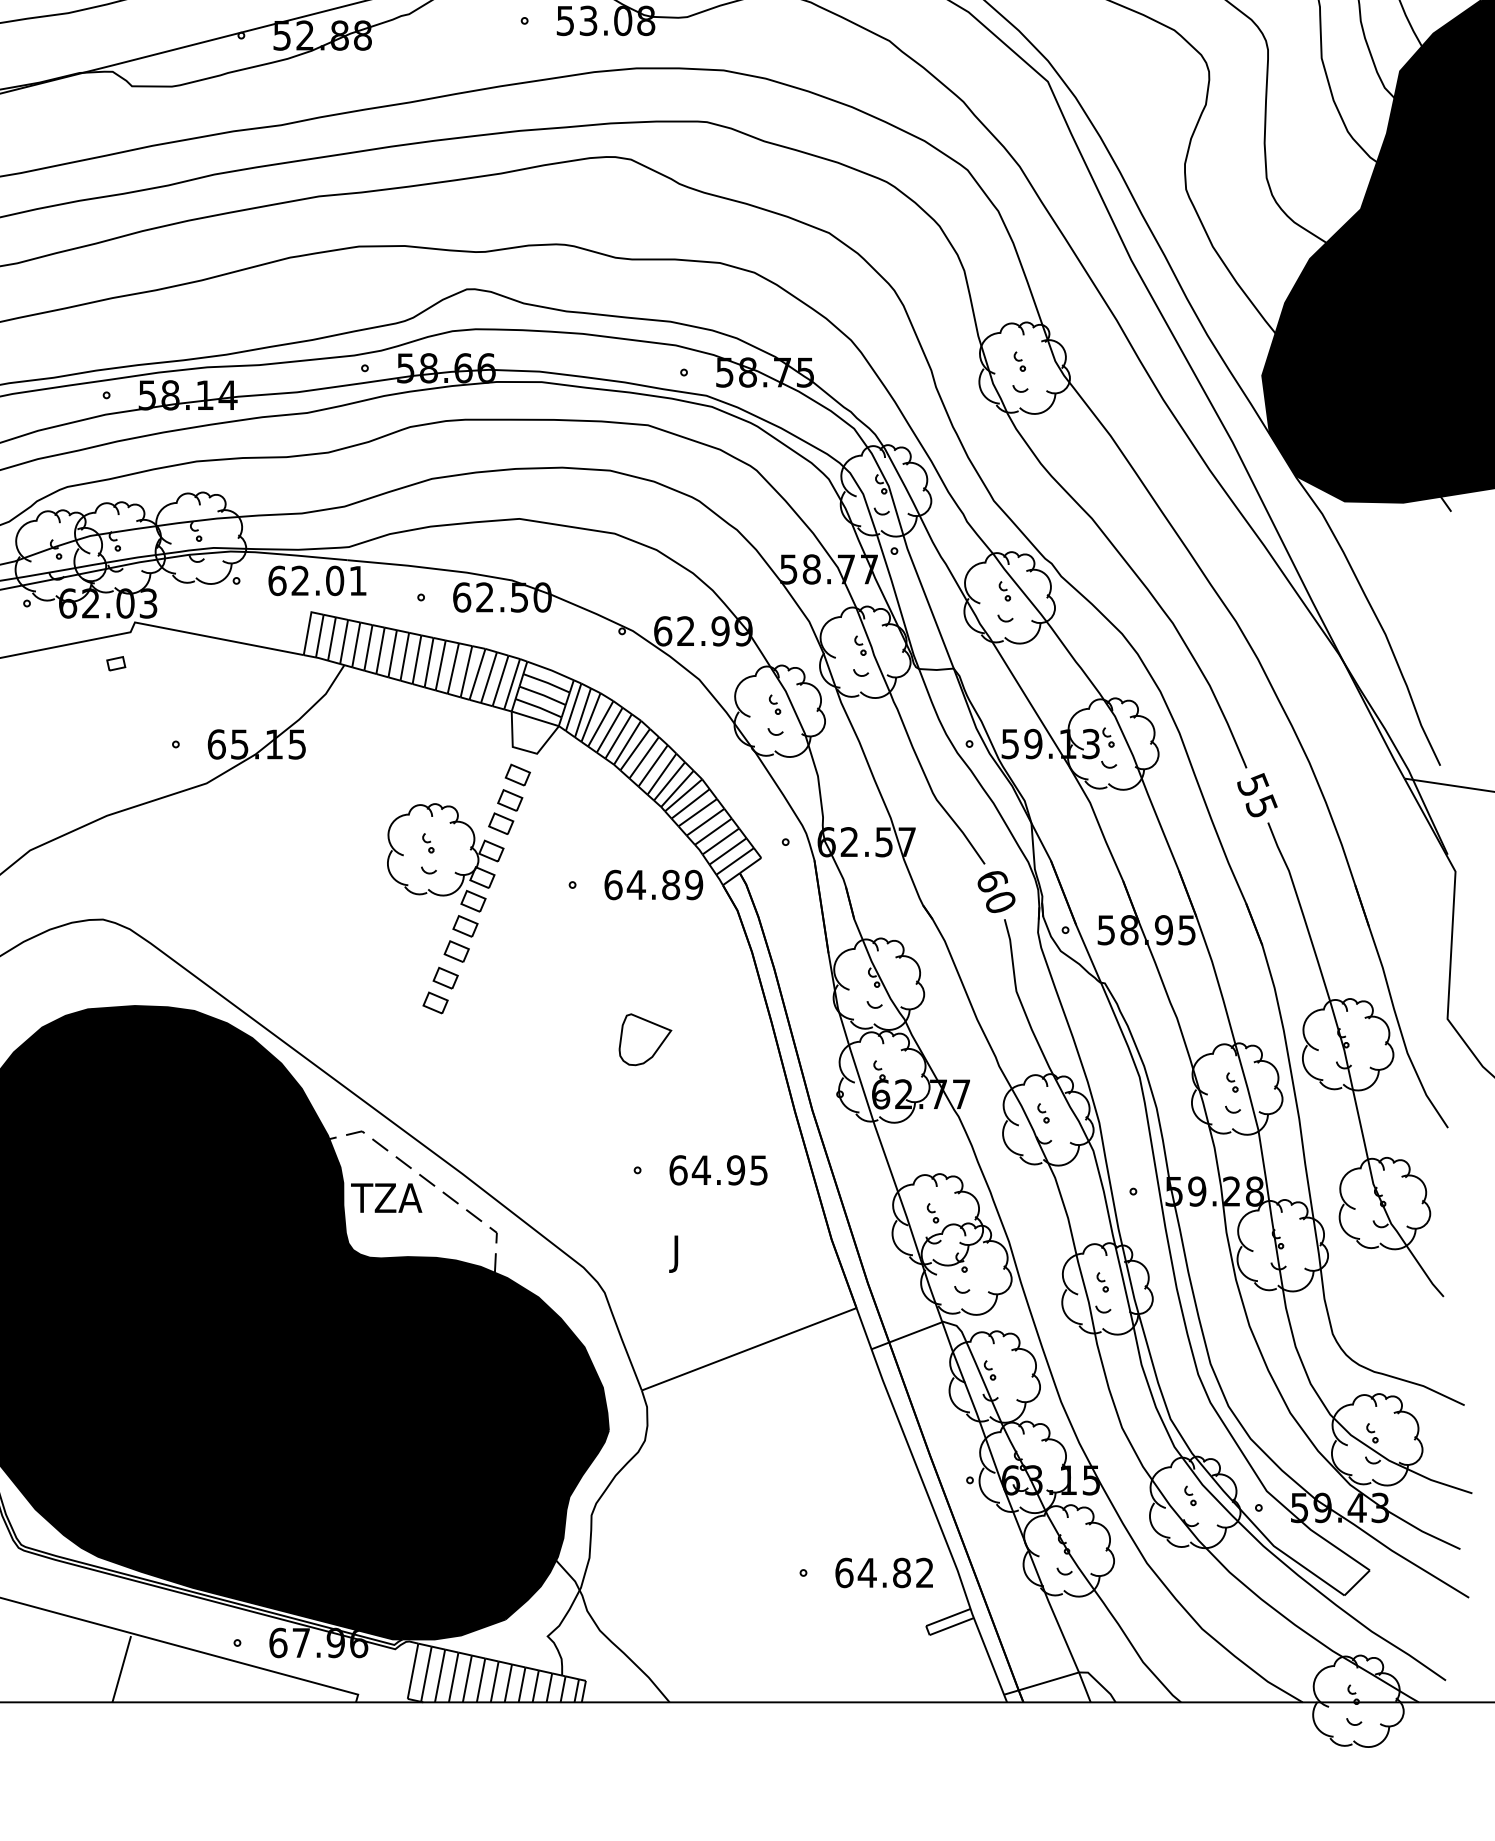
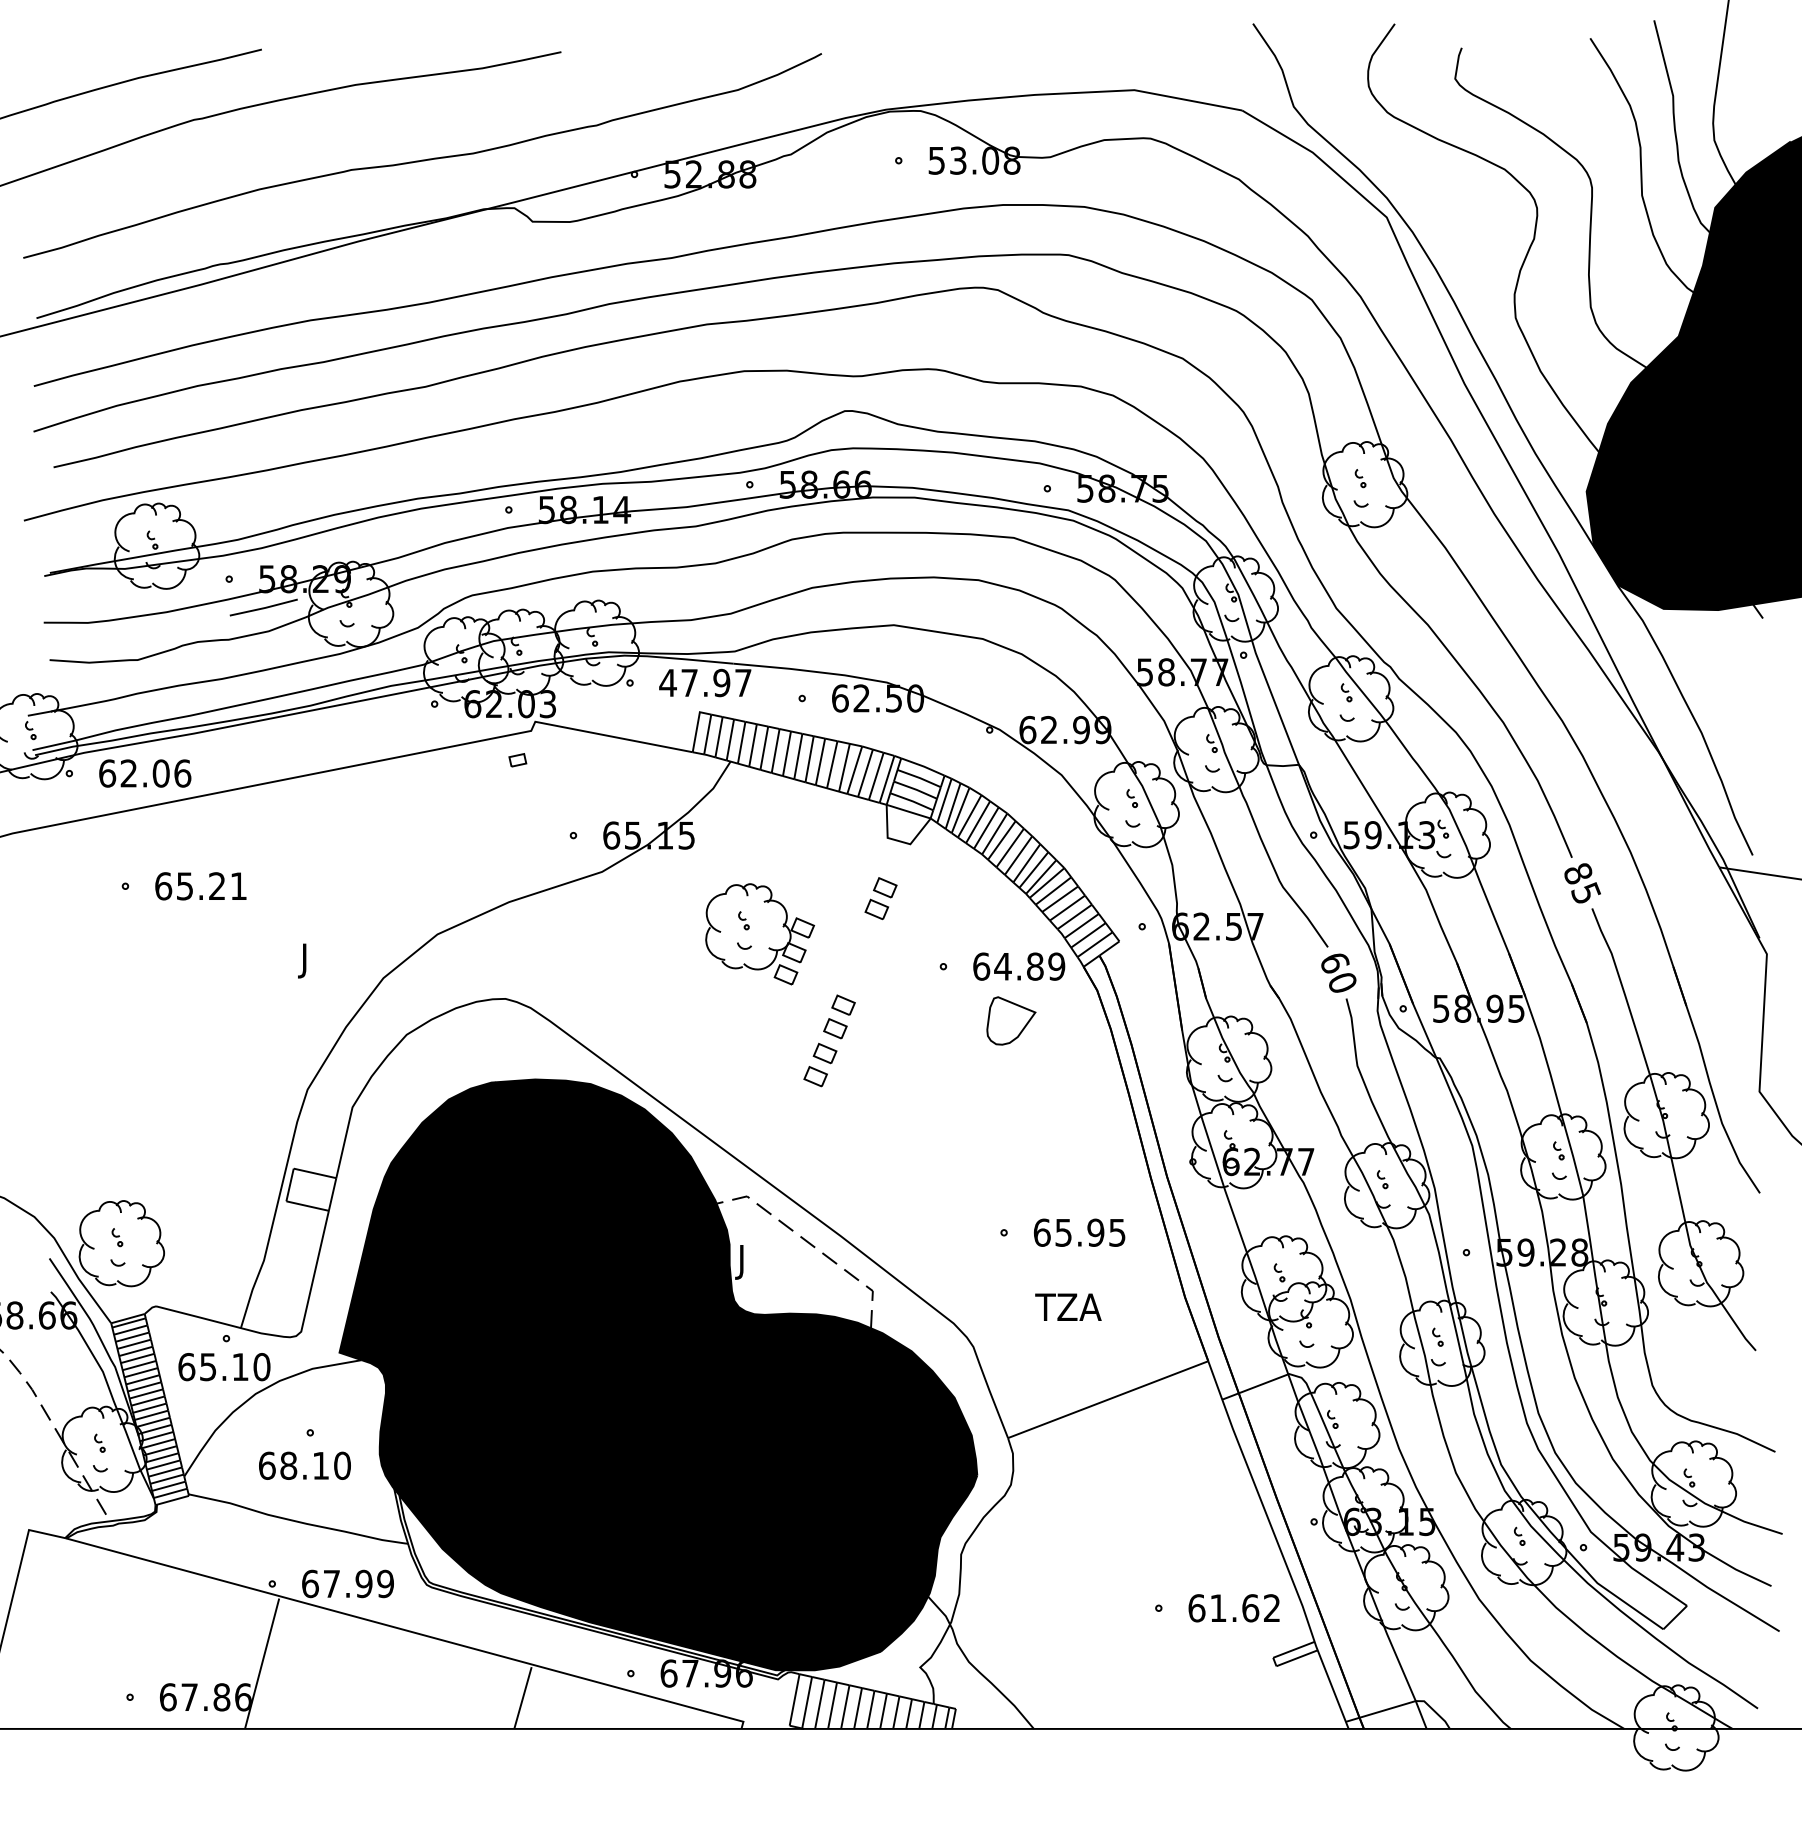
text: (317, 580) -> (705, 682), 62.01 -> 47.97
part: (517, 774) -> (892, 863), removed
text: (1252, 785) -> (1577, 873), 55 -> 85
part: (434, 851) -> (749, 928), moved
part: (645, 1039) -> (1011, 1020), moved
text: (701, 1170) -> (1063, 1232), 64.95 -> 65.95
text: (386, 1202) -> (769, 1262), TZA -> J
text: (705, 1253) -> (1067, 1310), J -> TZA
text: (884, 1573) -> (1234, 1608), 64.82 -> 61.62

